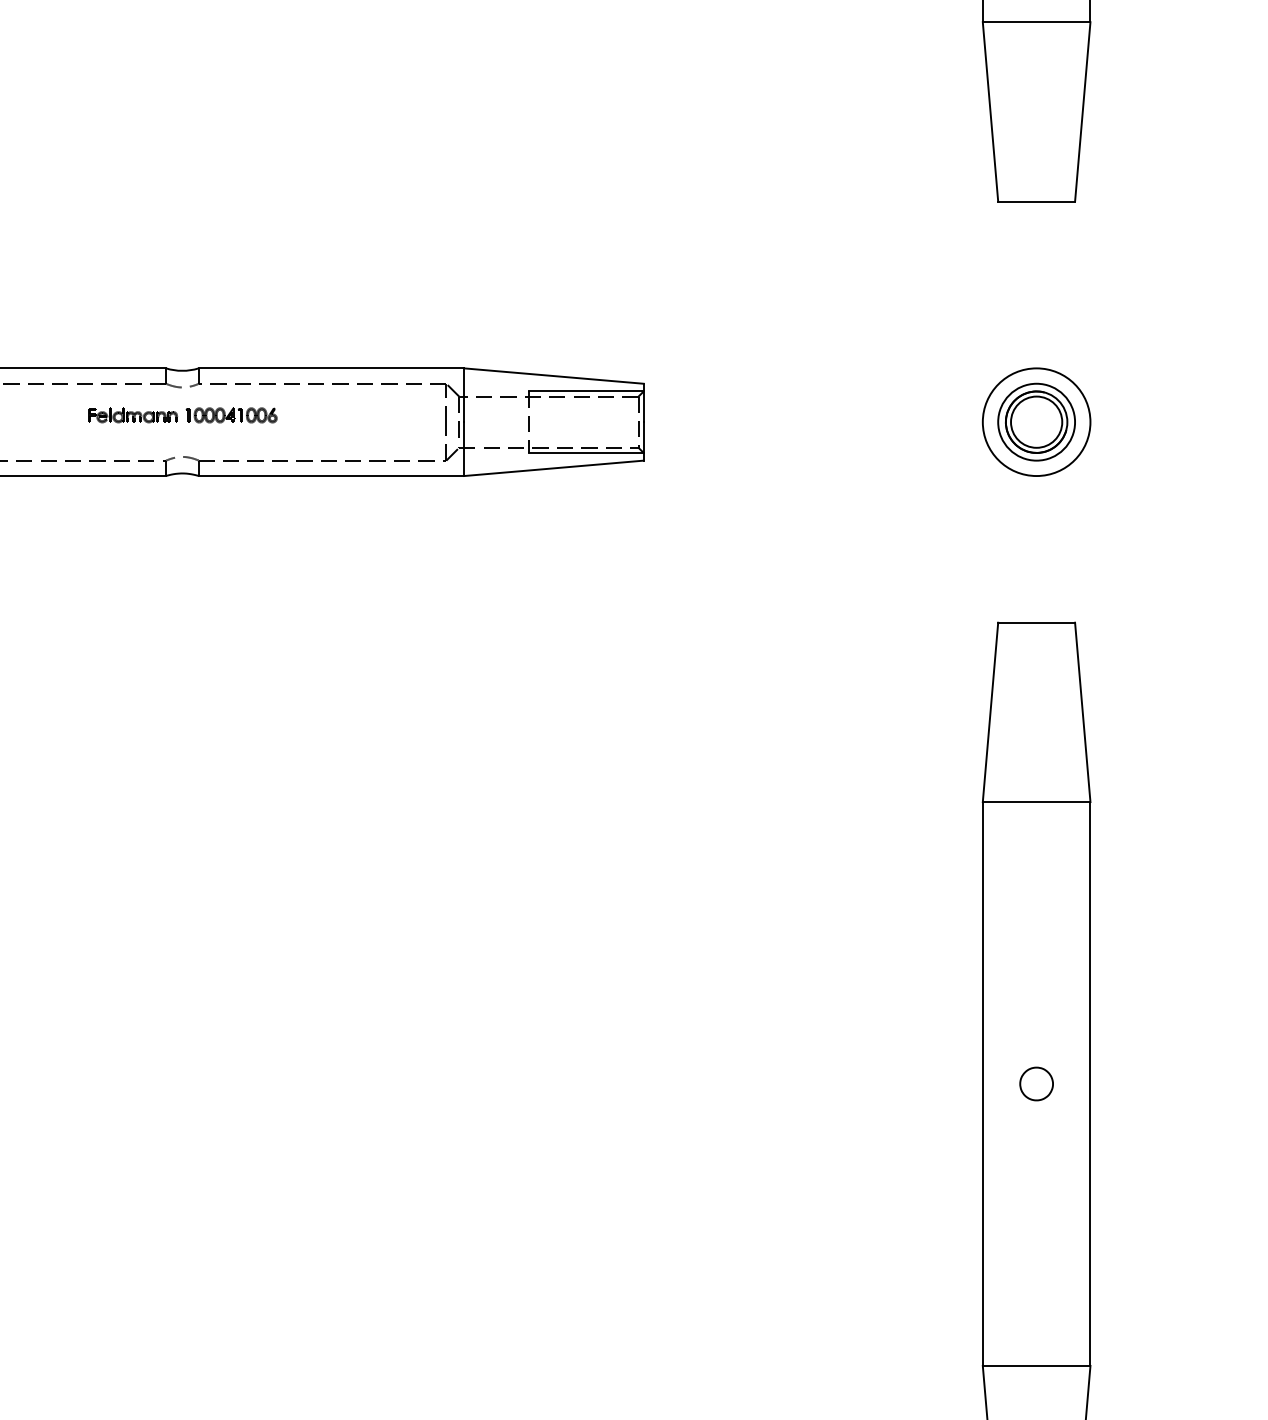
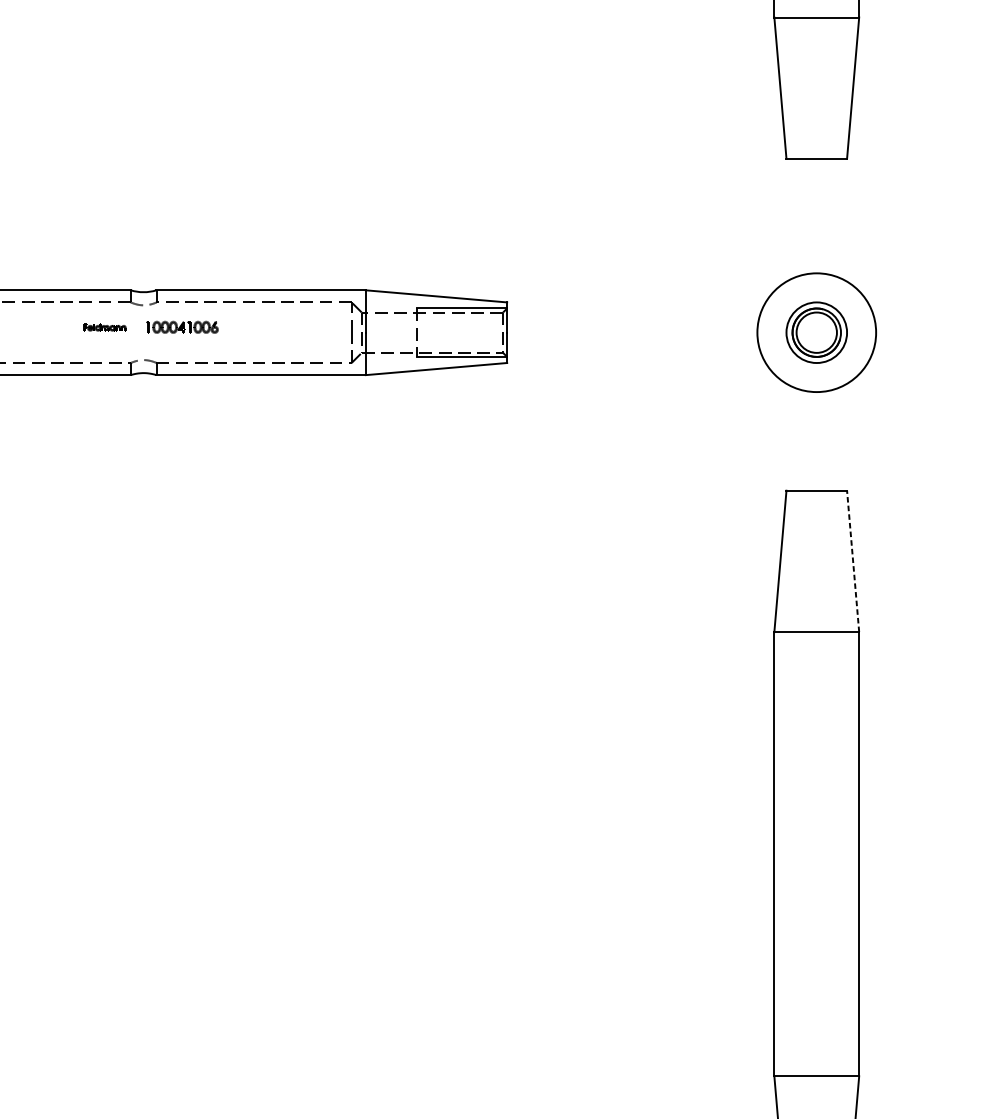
part: (133, 415) -> (105, 327), size x0.6
circle: (1036, 422) -> (816, 332), size x1.4
line: (1082, 711) -> (852, 560), solid -> dashed
part: (1036, 1083) -> (816, 853), removed

